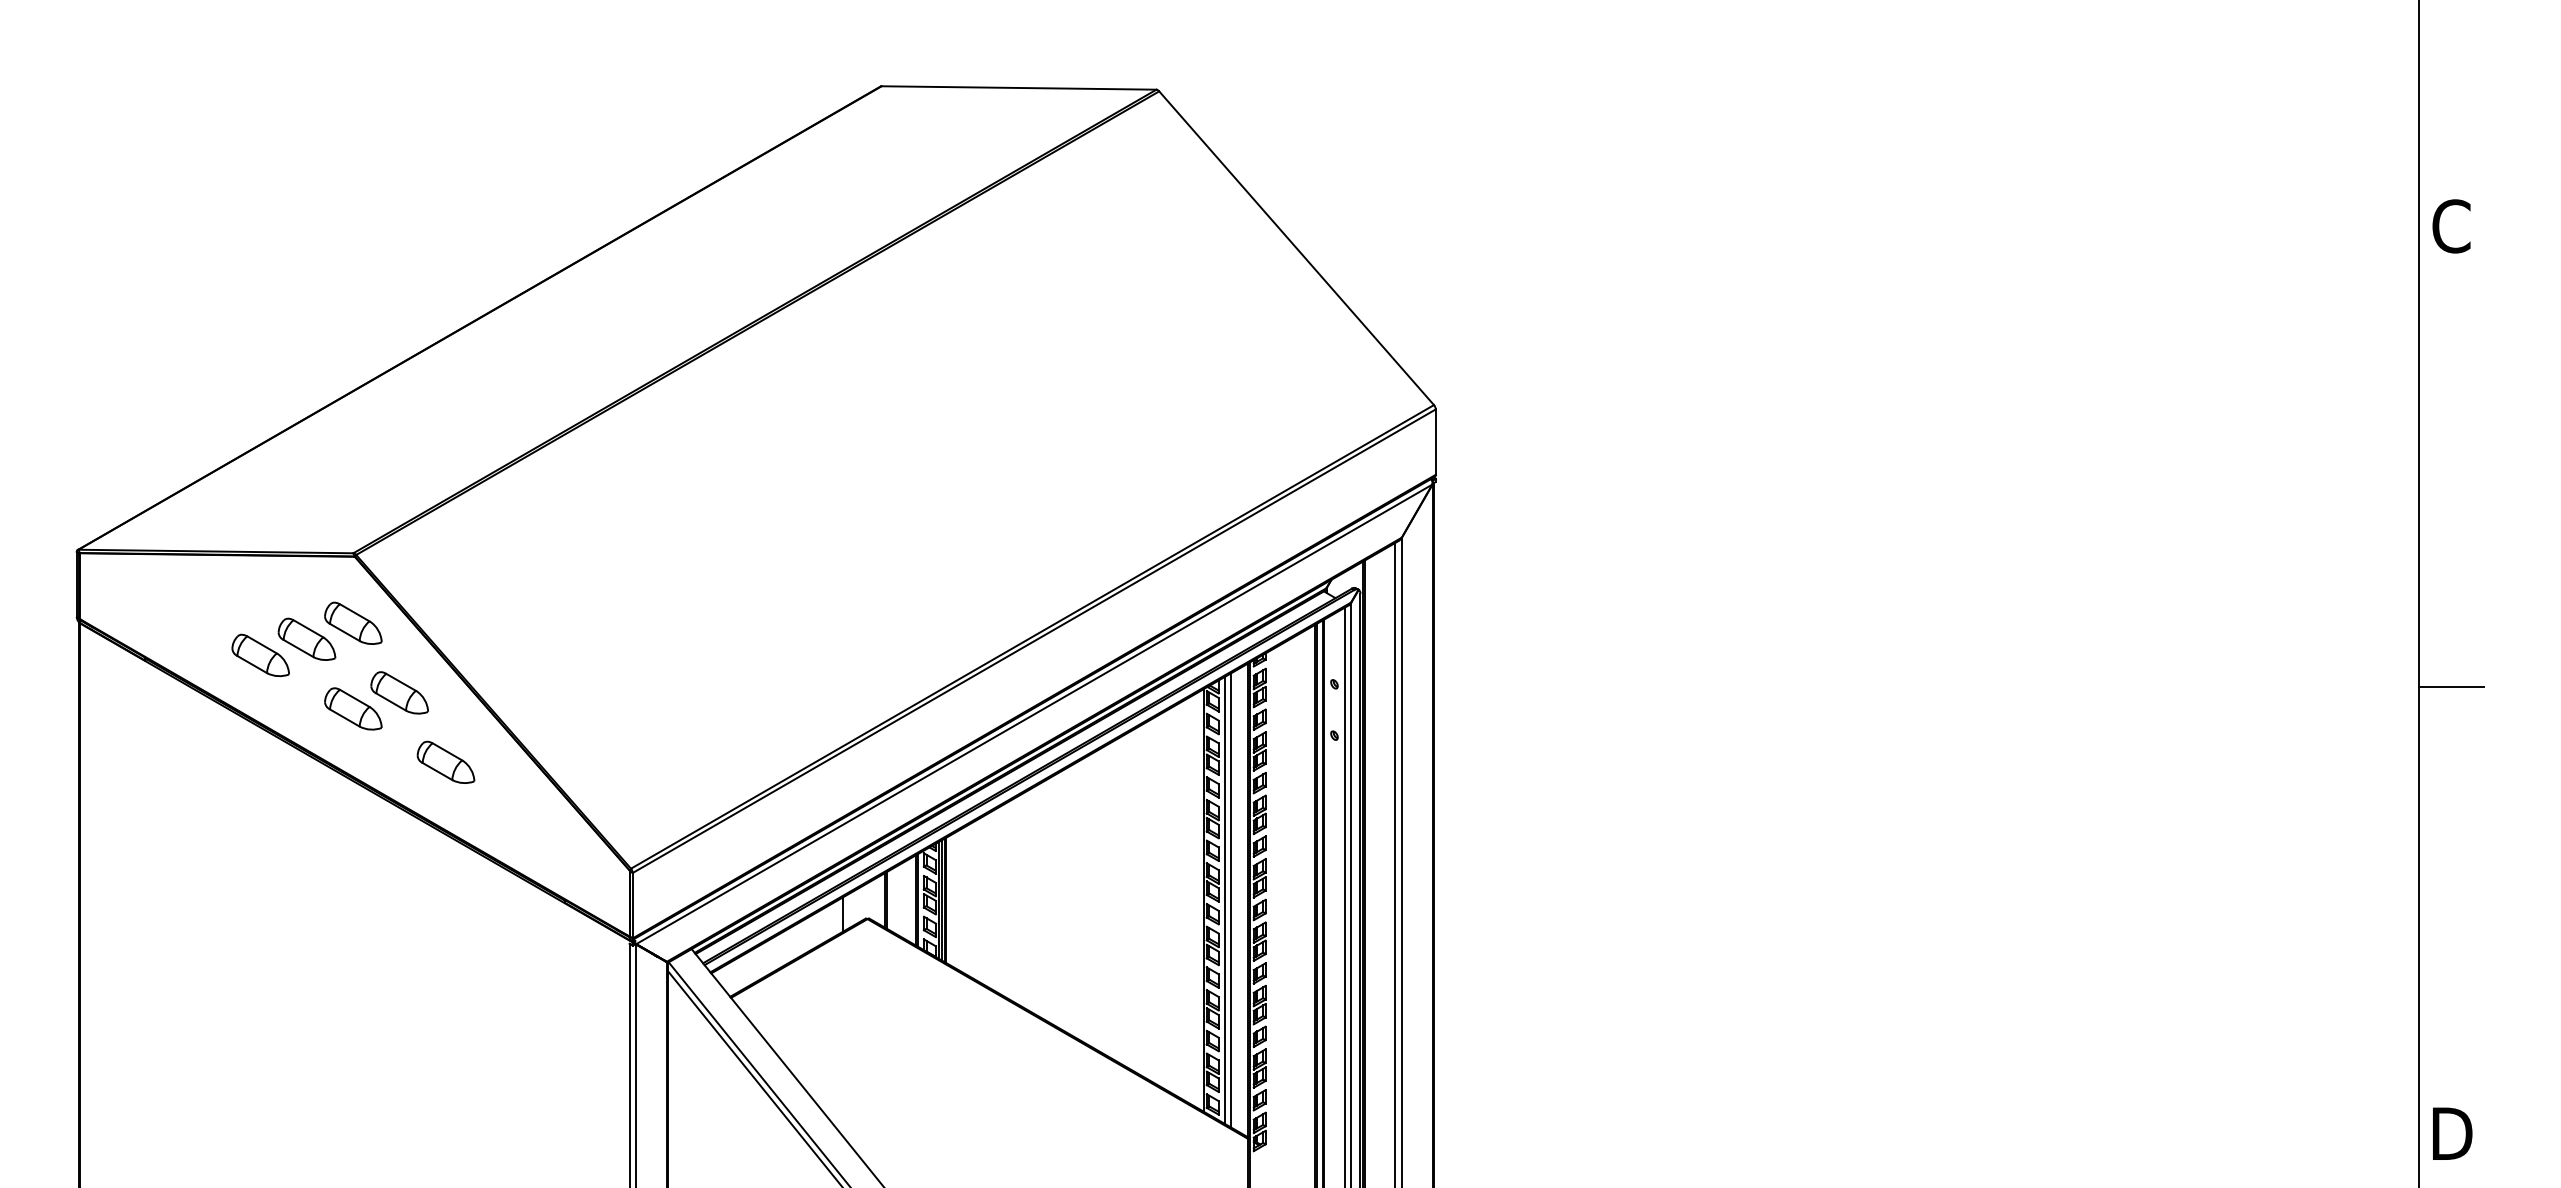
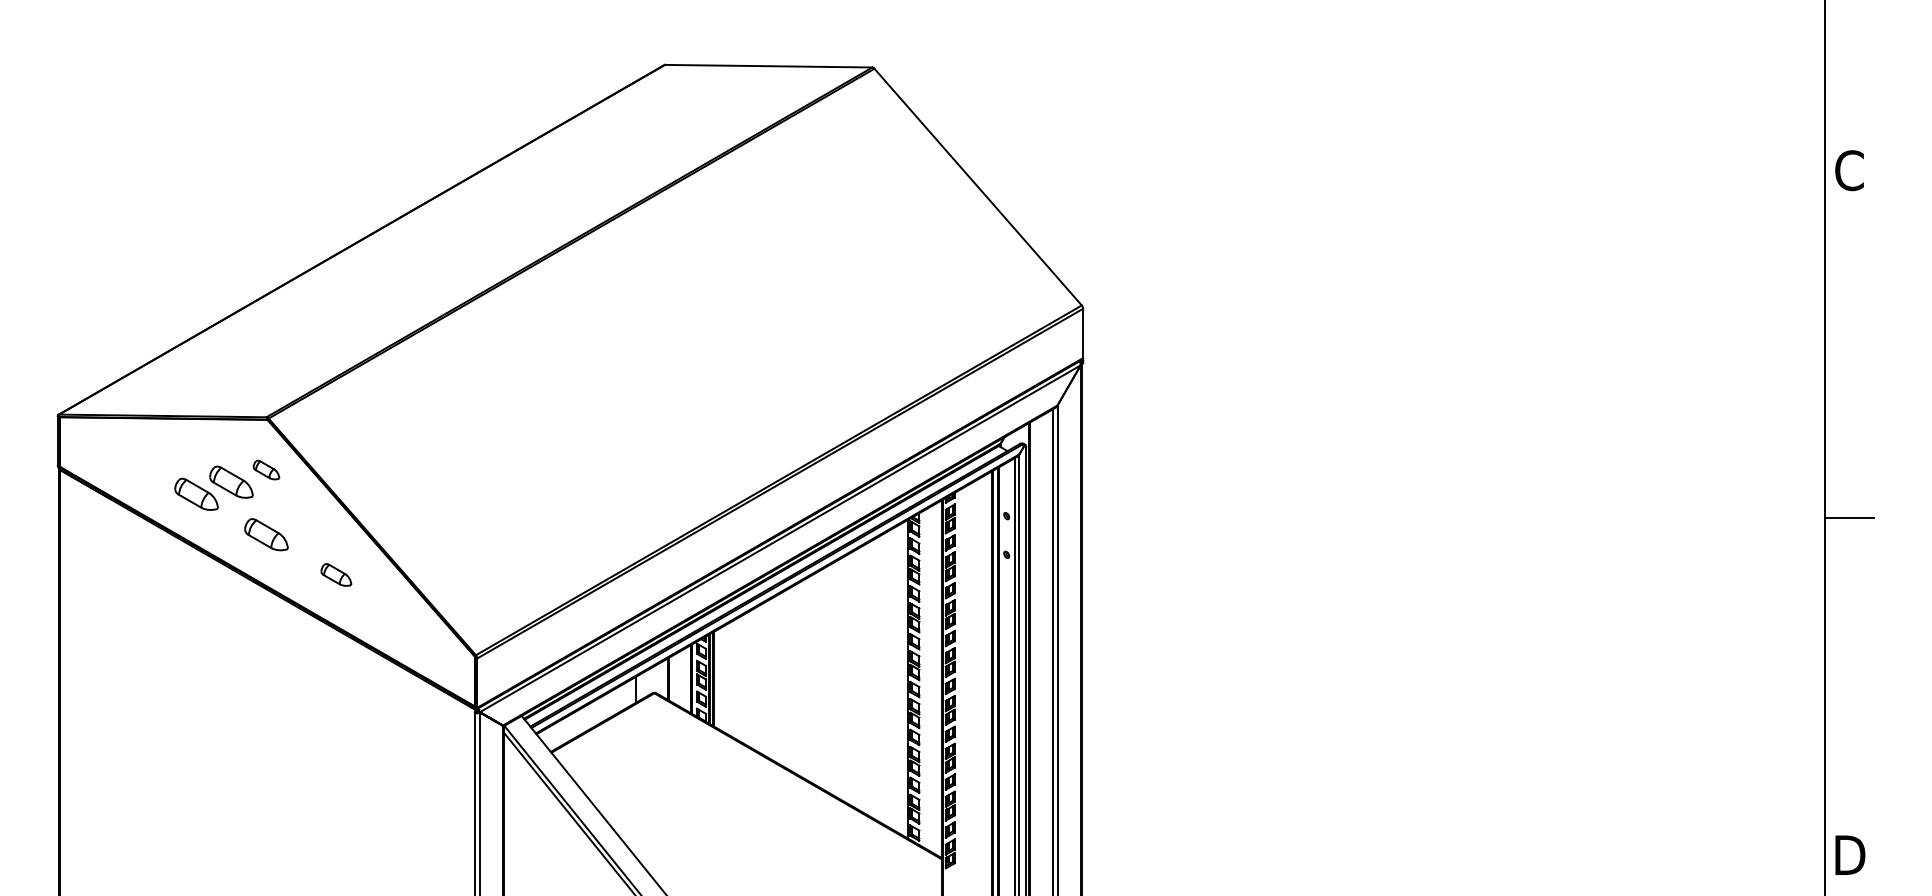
part: (353, 622) -> (266, 469), size x0.6
part: (399, 692) -> (301, 522), removed
part: (445, 761) -> (335, 574), size x0.7
line: (1225, 900) -> (924, 679), removed
line: (1231, 900) -> (929, 679), removed

